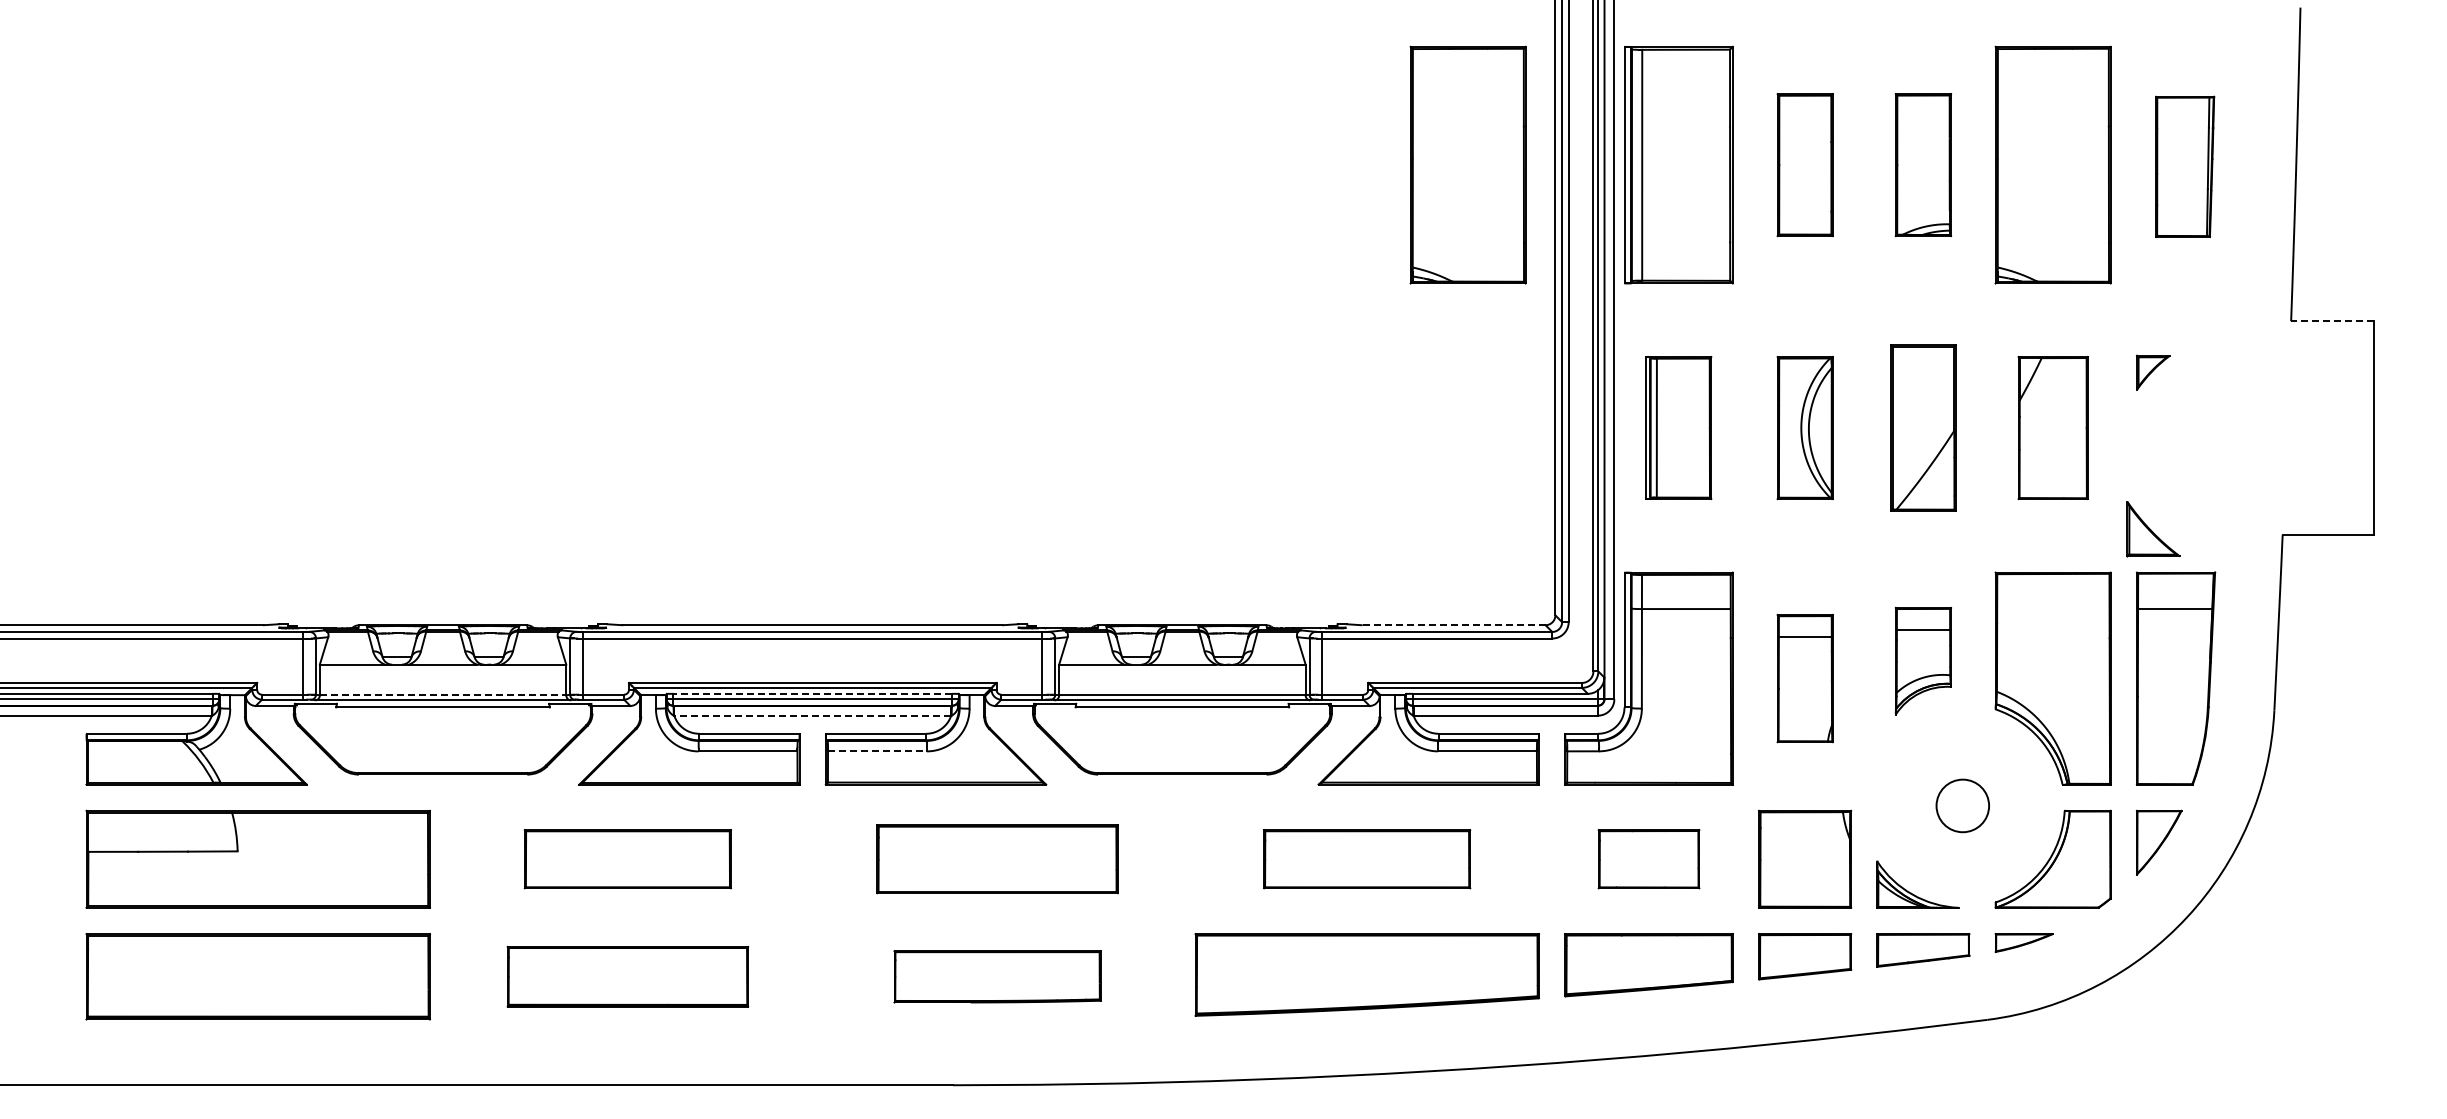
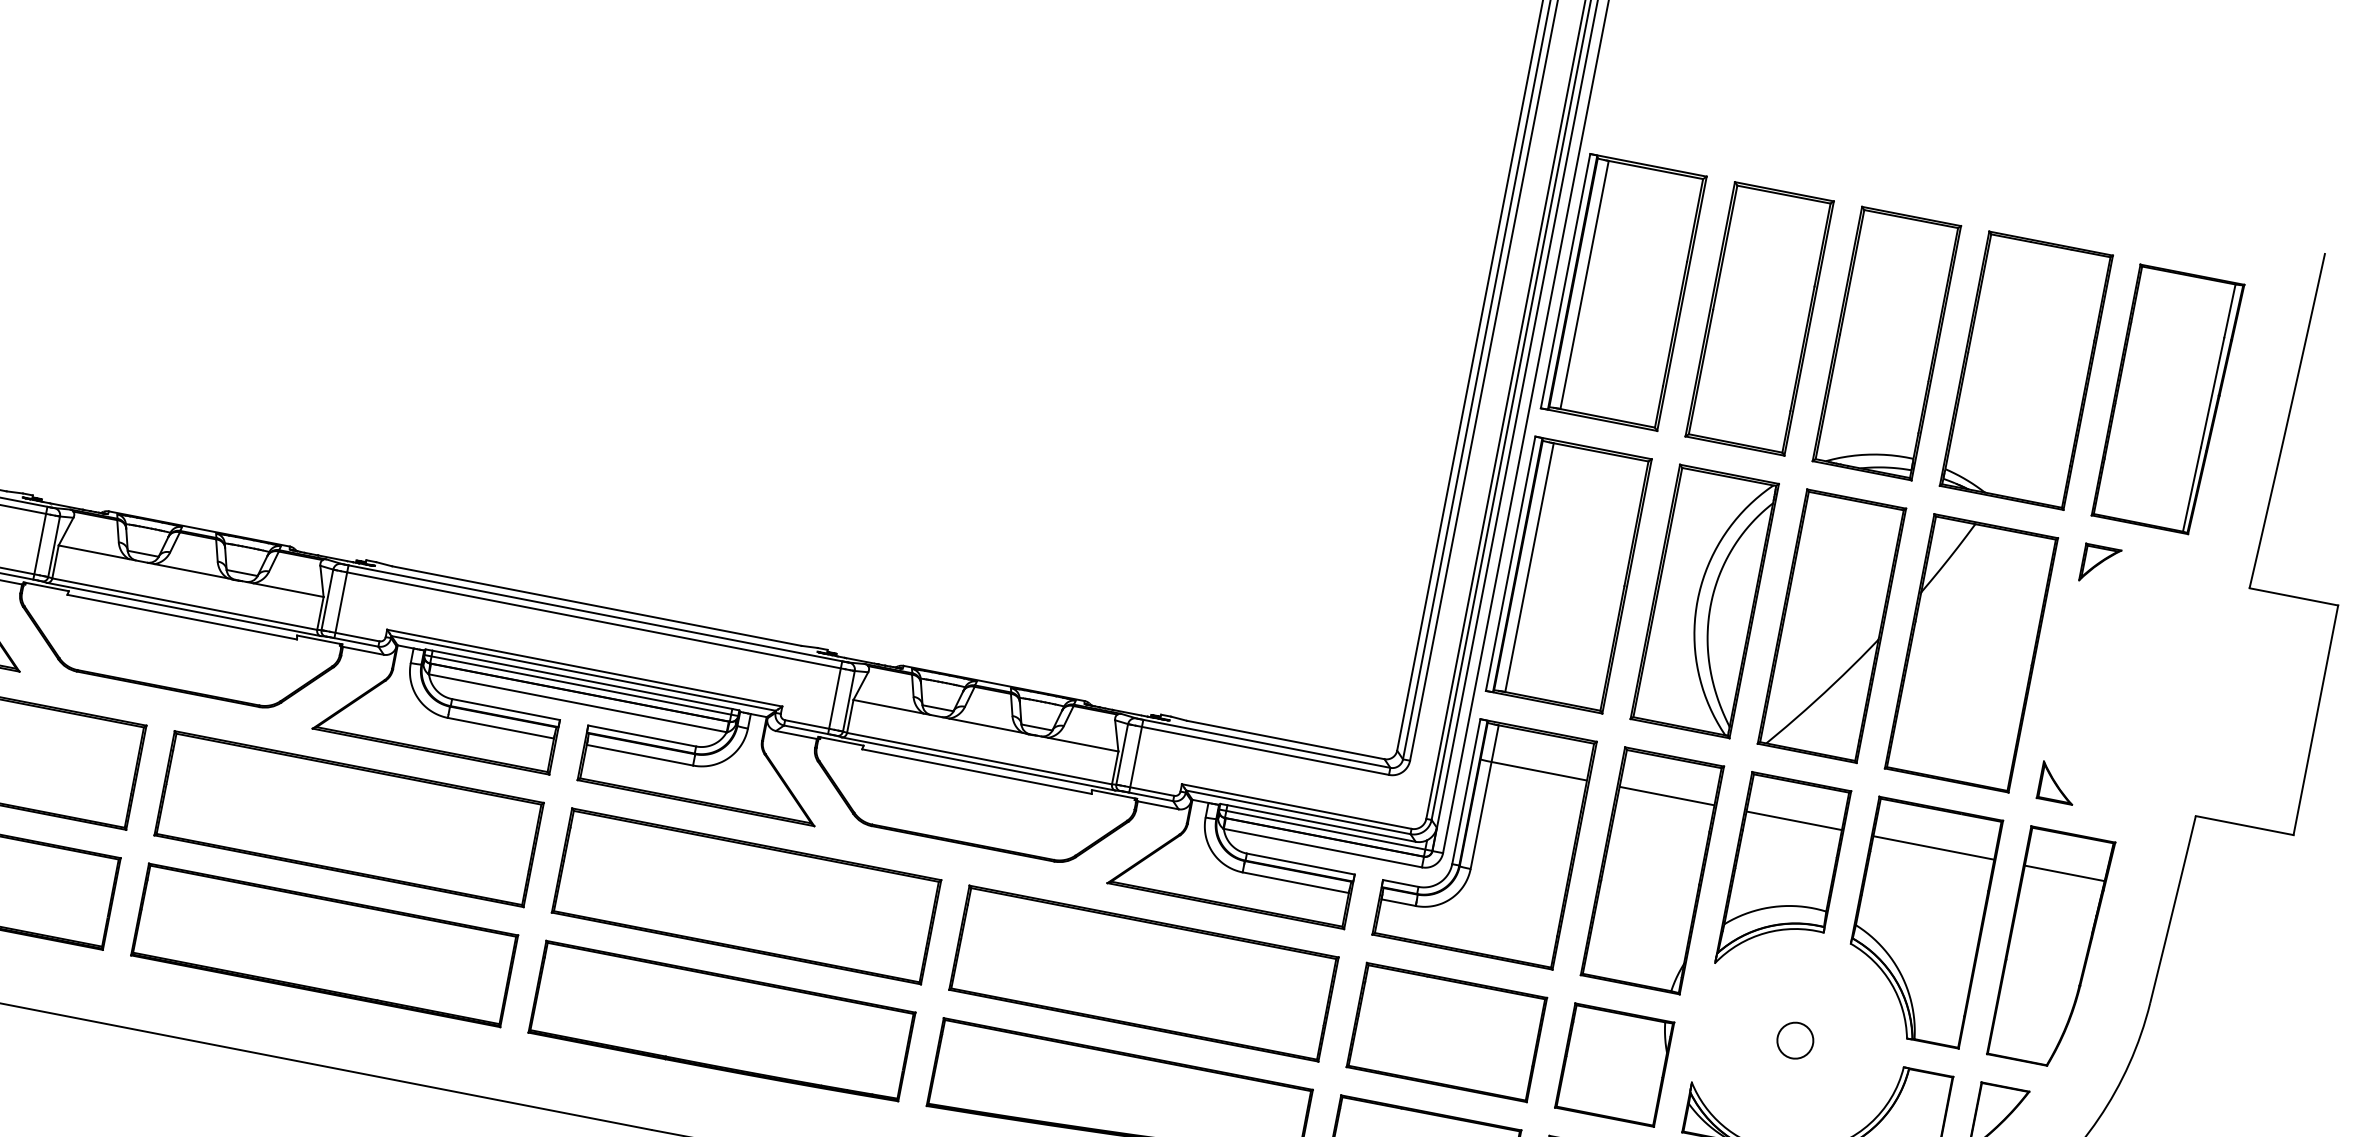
part: (1467, 164) -> (1396, 247), removed
part: (1805, 164) -> (1760, 318), size x1.67
part: (1923, 164) -> (1887, 342), size x1.67
part: (2184, 166) -> (2167, 399), size x1.67
line: (2331, 321) -> (2292, 596), dashed -> solid
part: (2153, 372) -> (2100, 565), moved
part: (1678, 427) -> (1568, 574), size x1.67
part: (1805, 427) -> (1705, 600), size x1.67
part: (1923, 427) -> (1832, 625), size x1.43
part: (2052, 427) -> (1970, 652), size x1.67
part: (2152, 529) -> (2057, 783), size x0.62
line: (2053, 609) -> (1933, 848), added
line: (1453, 625) -> (1285, 740), dashed -> solid
part: (1923, 660) -> (1783, 876), size x1.67
part: (1805, 678) -> (1652, 870), size x1.67
line: (812, 693) -> (582, 679), dashed -> solid
line: (443, 695) -> (185, 604), dashed -> solid
line: (812, 715) -> (577, 703), dashed -> solid
line: (877, 751) -> (640, 755), dashed -> solid
circle: (1962, 805) -> (1795, 1040), size x0.62
part: (627, 858) -> (348, 818), size x1.67
part: (997, 858) -> (746, 895), size x1.43
part: (1366, 858) -> (1143, 972), size x1.67
part: (1648, 858) -> (1446, 1031), size x1.67
part: (627, 976) -> (324, 945), size x1.43
part: (997, 976) -> (722, 1022), size x1.67

